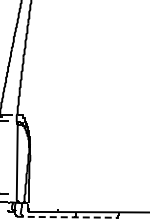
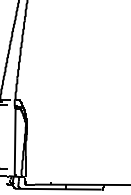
line: (66, 217) -> (58, 189), dashed -> solid

